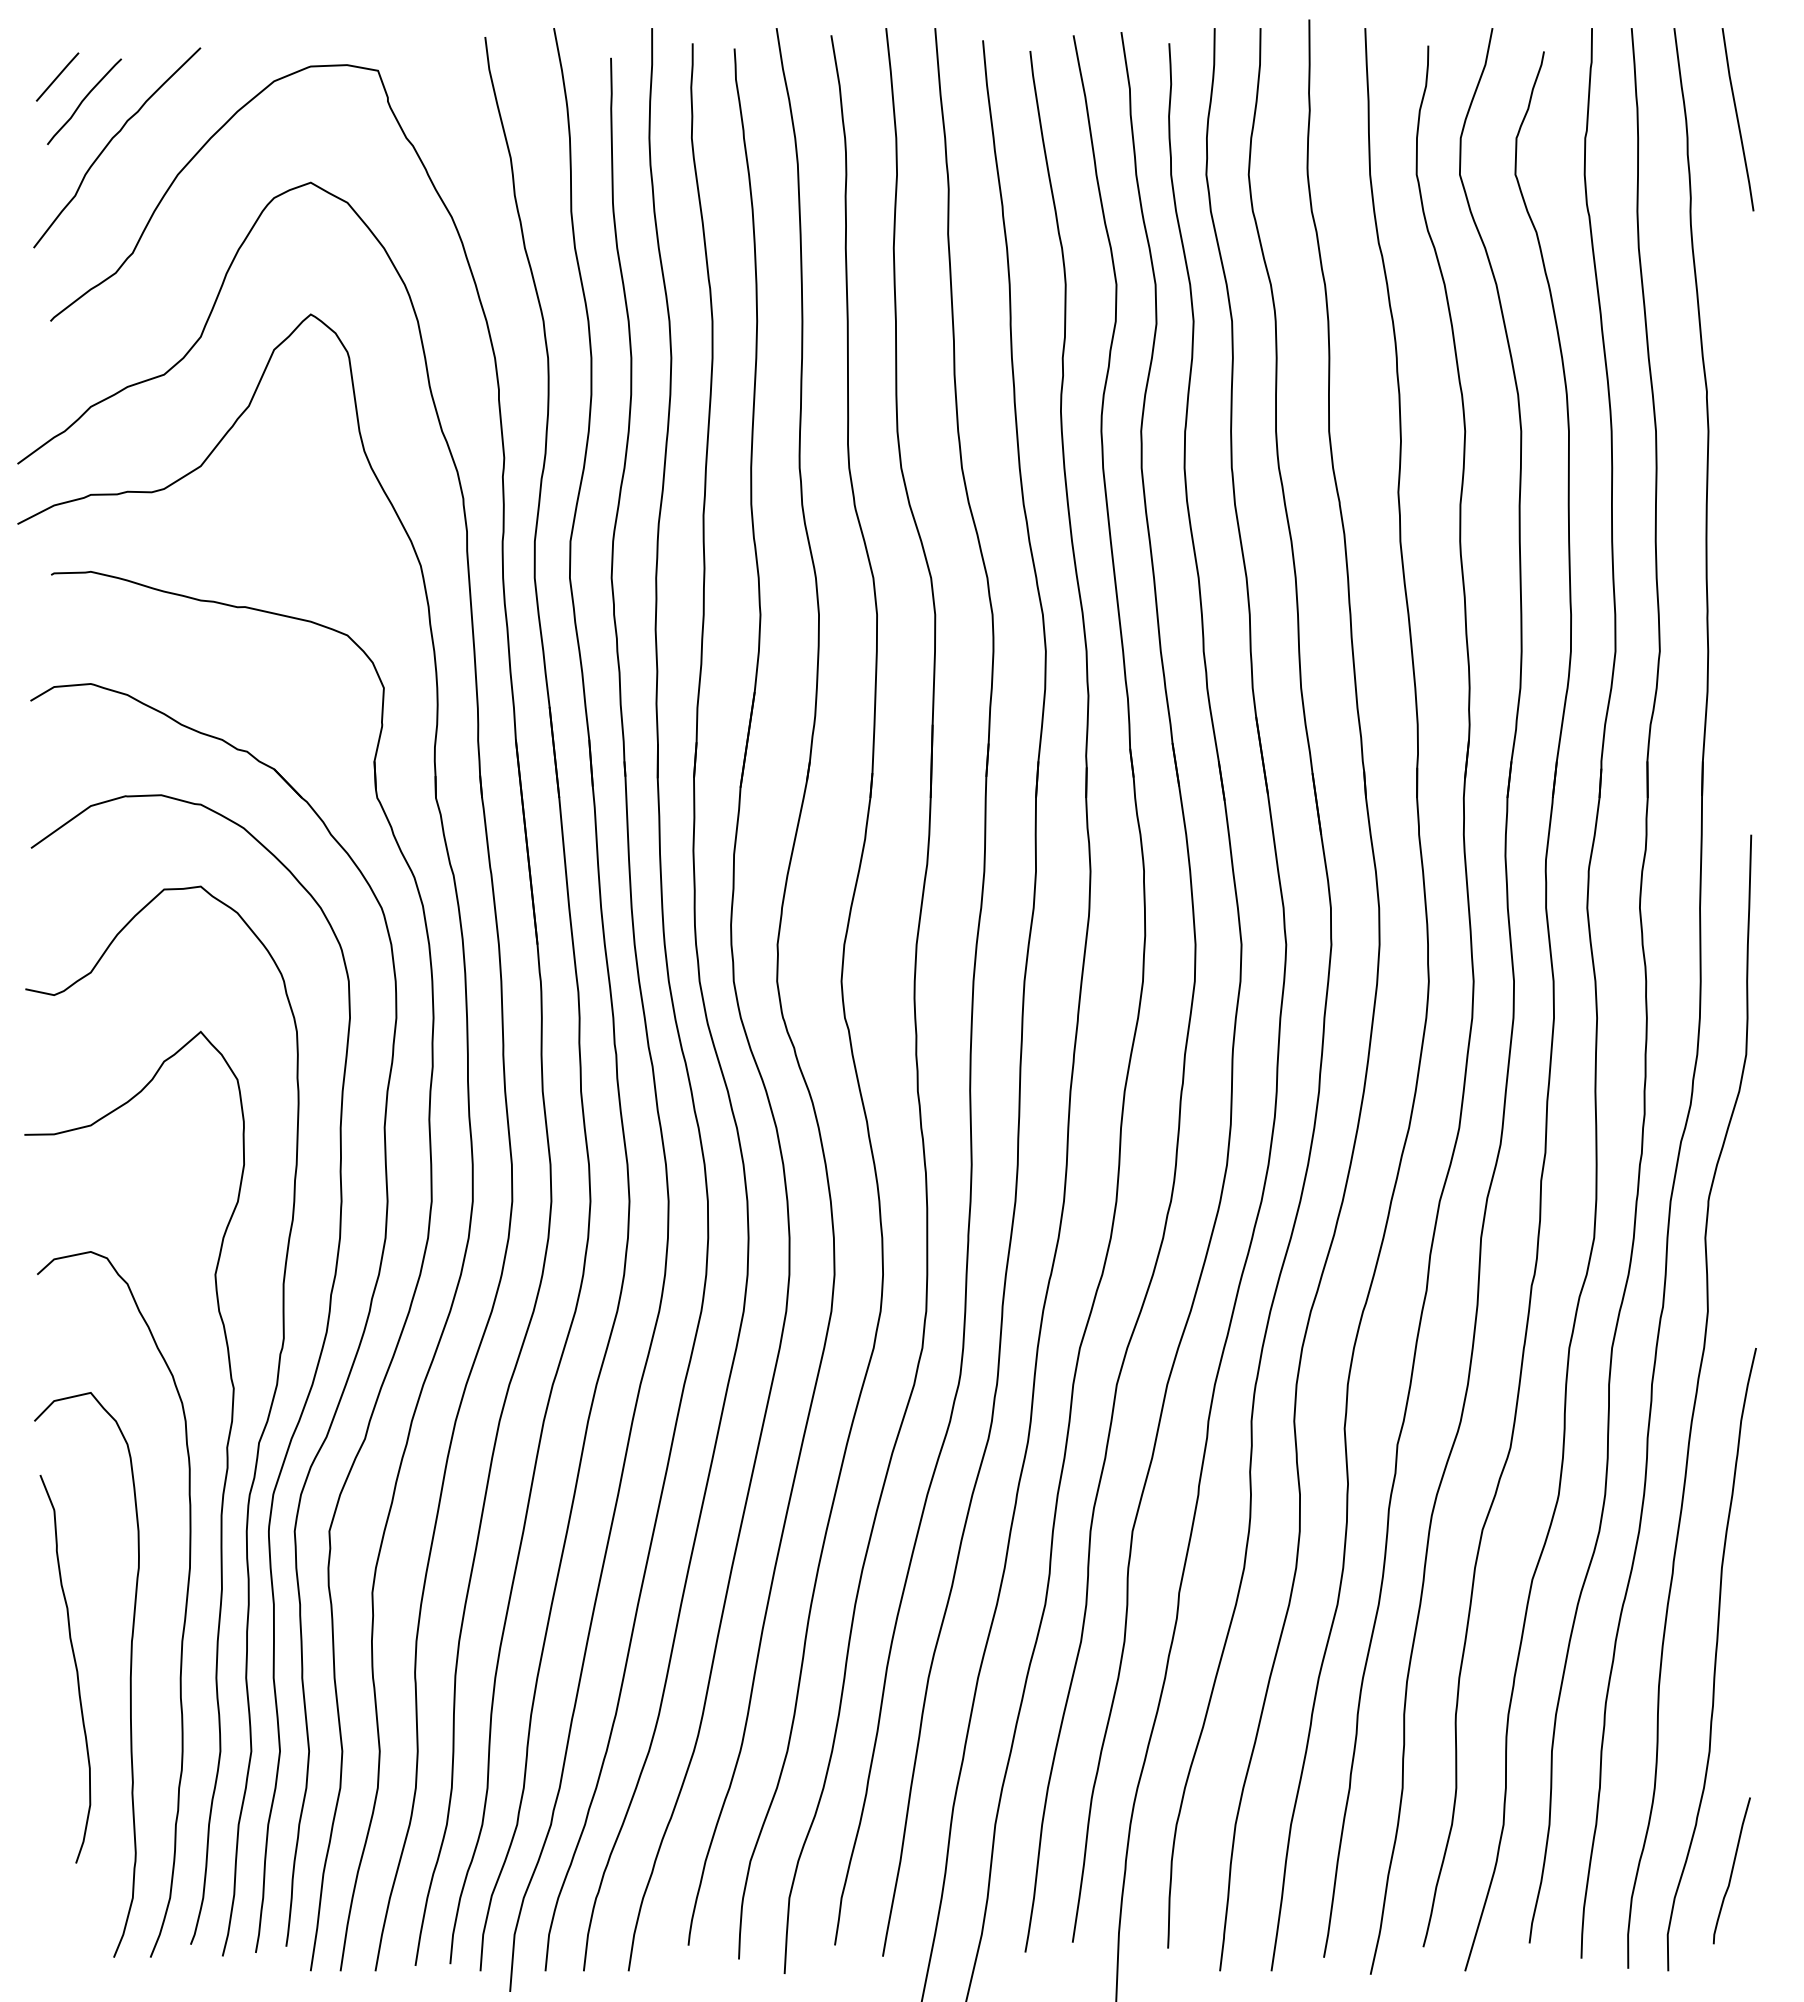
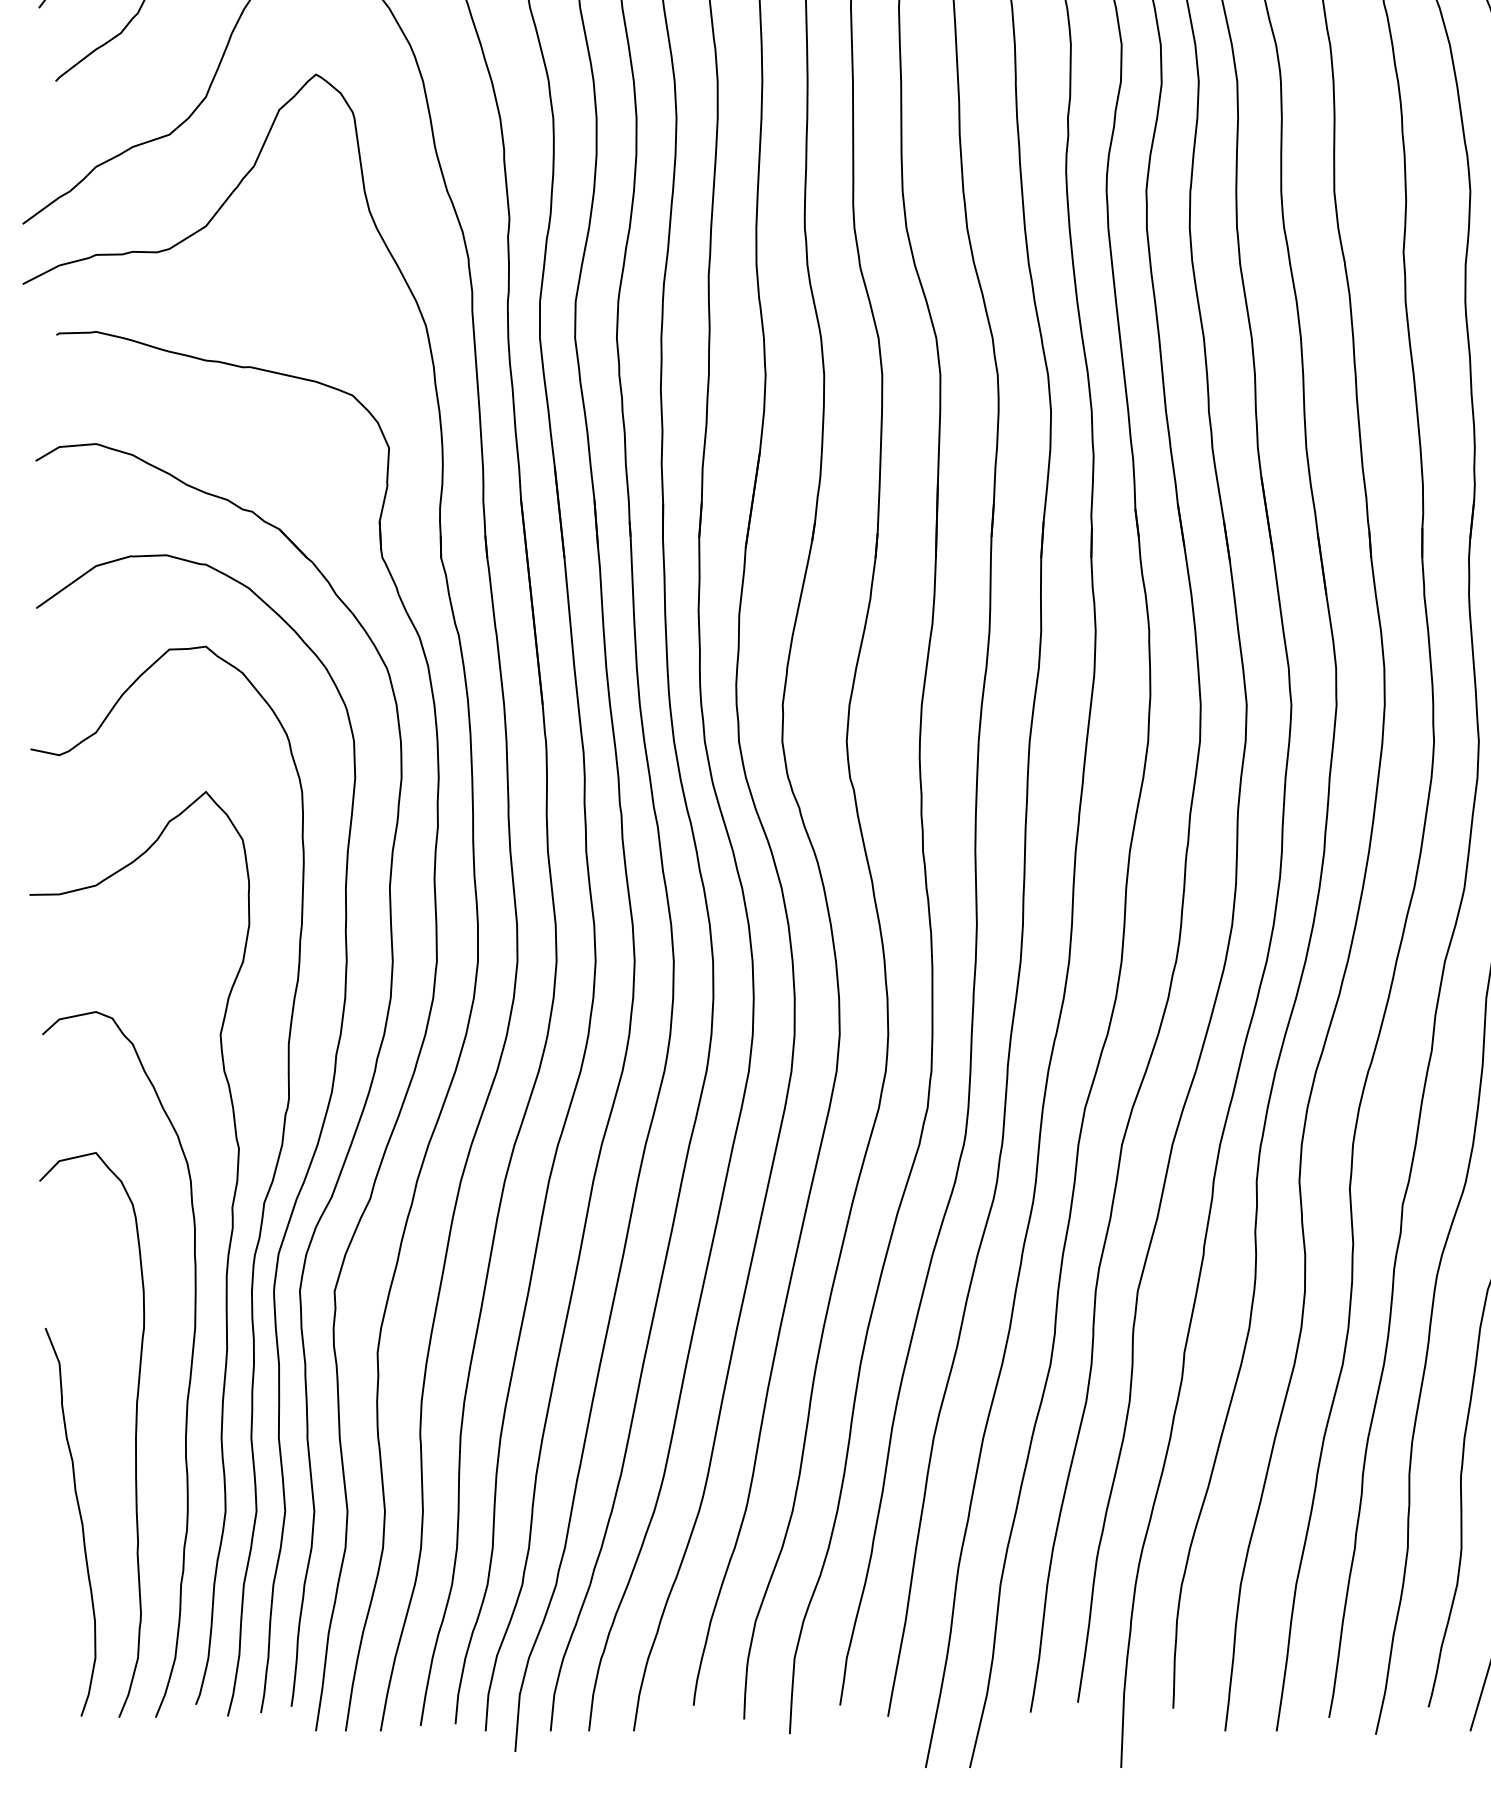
curve: (75, 1668) -> (80, 1521), moved

